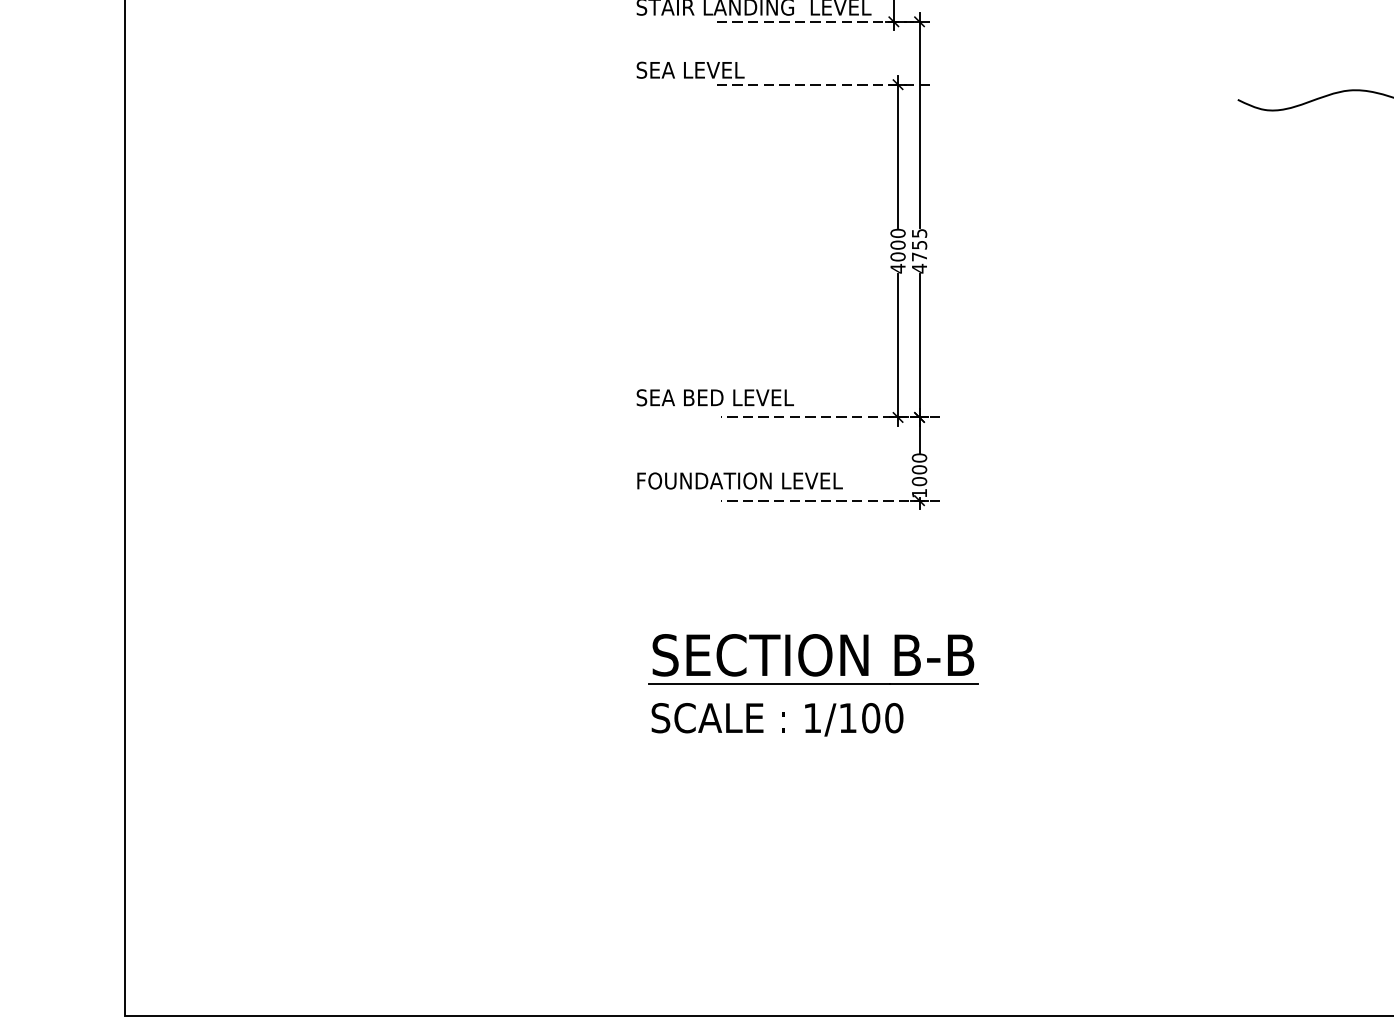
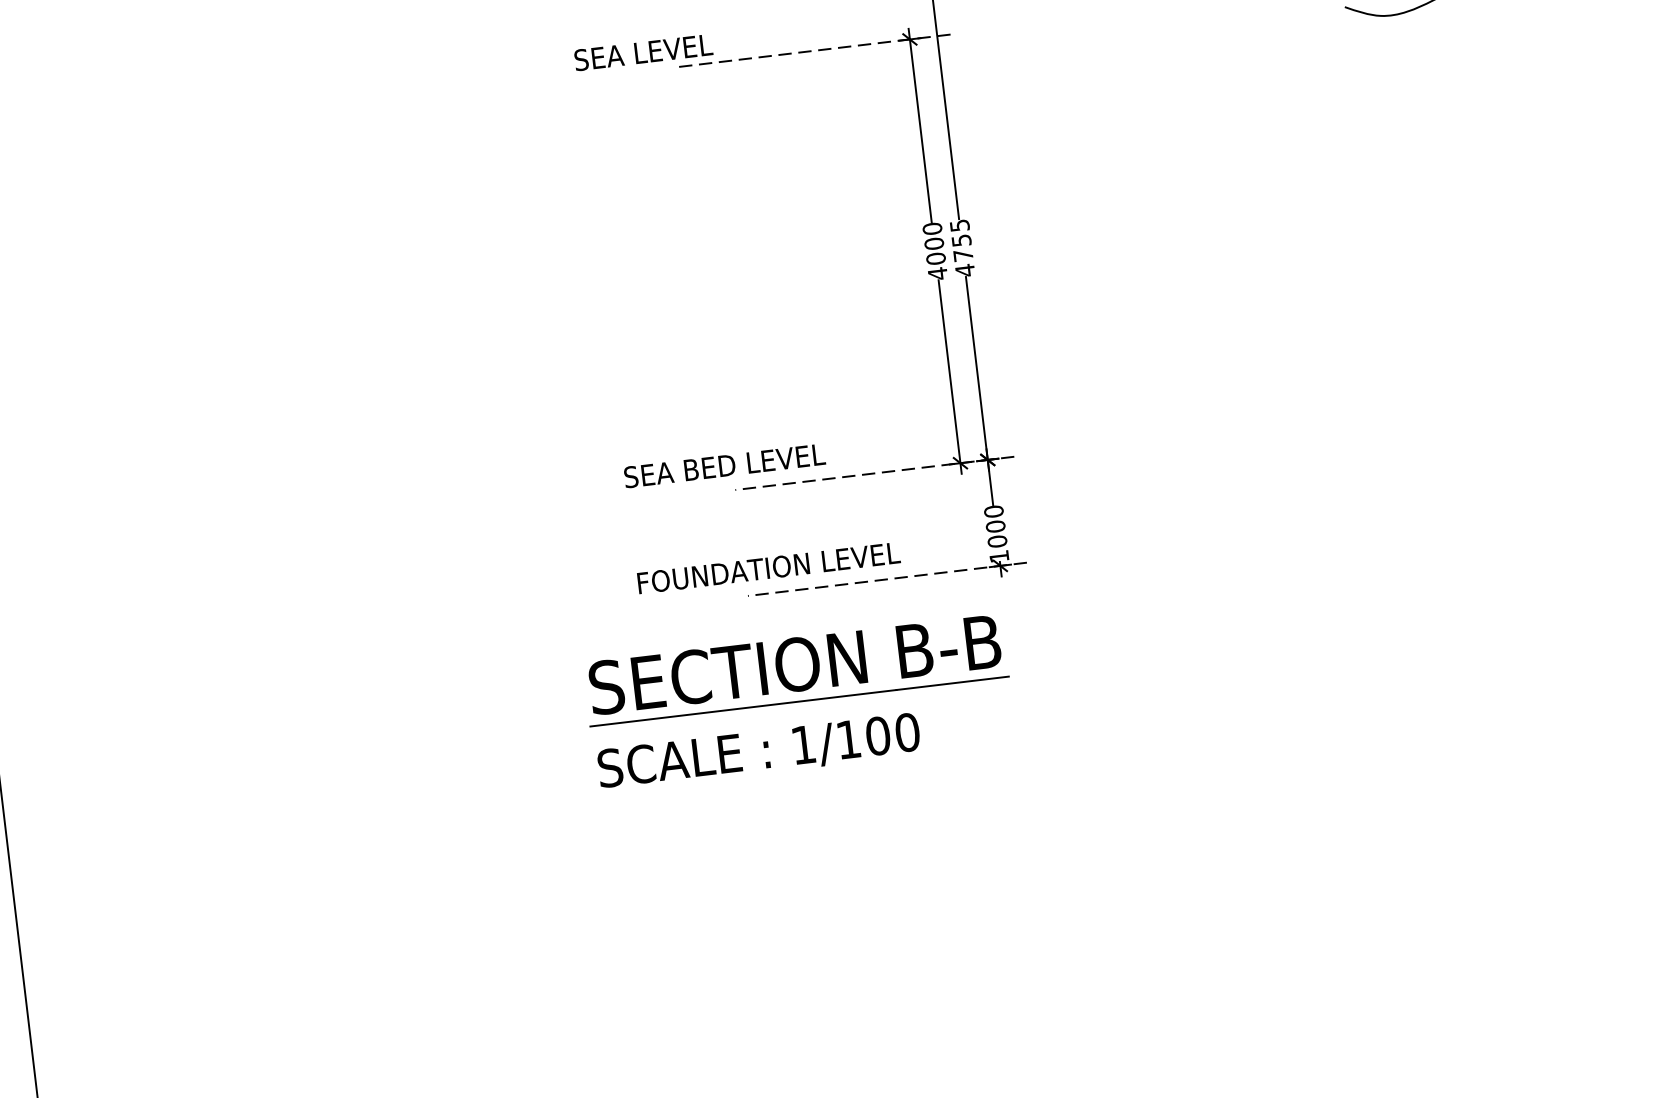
part: (813, 685) -> (799, 703), moved

